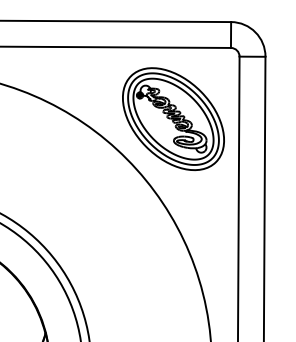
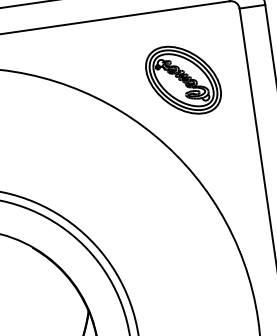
part: (173, 119) -> (183, 80), size x0.7

